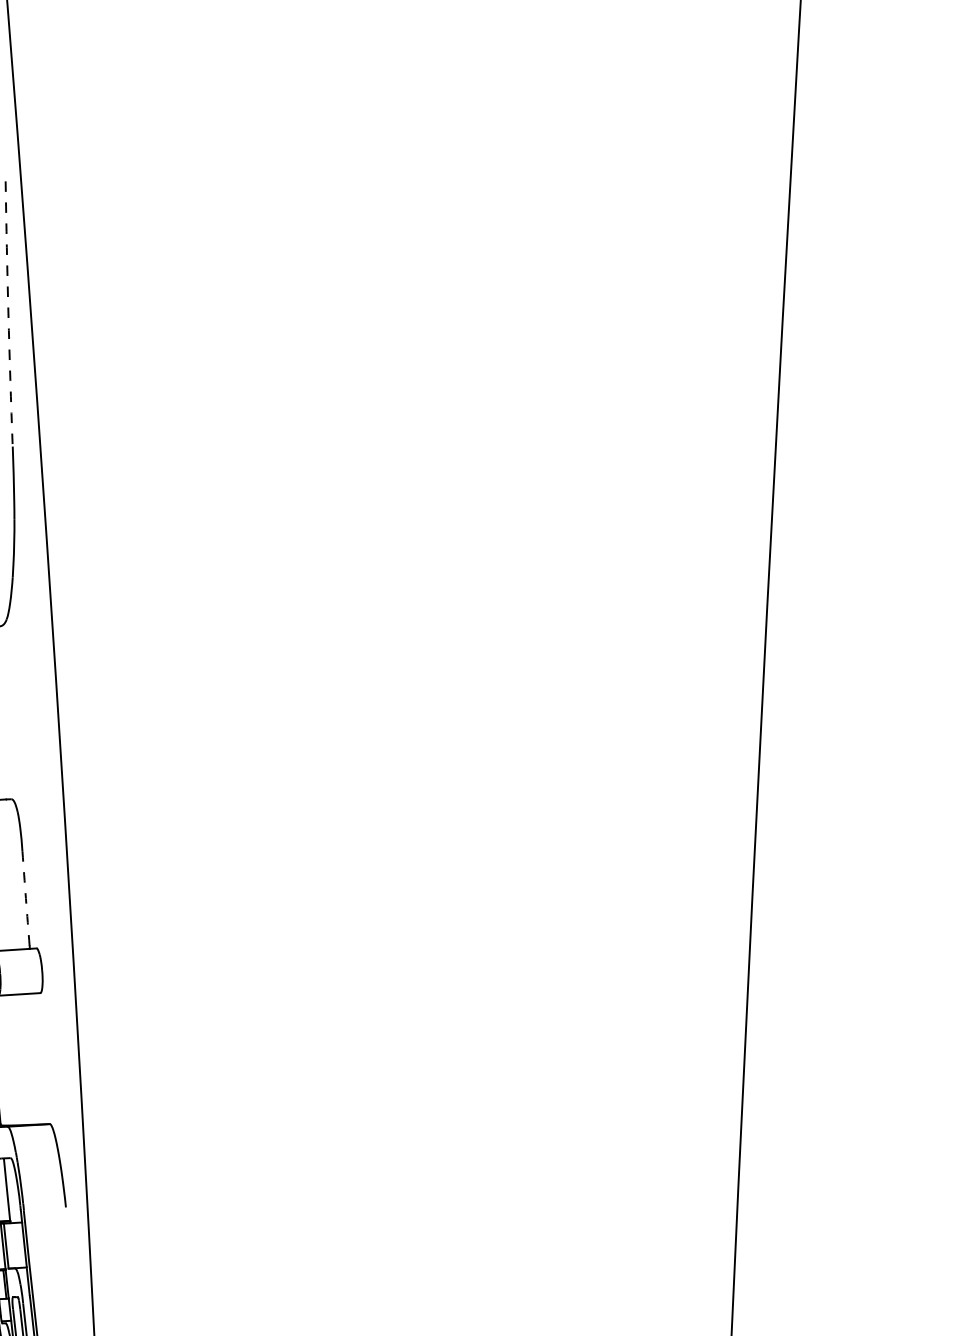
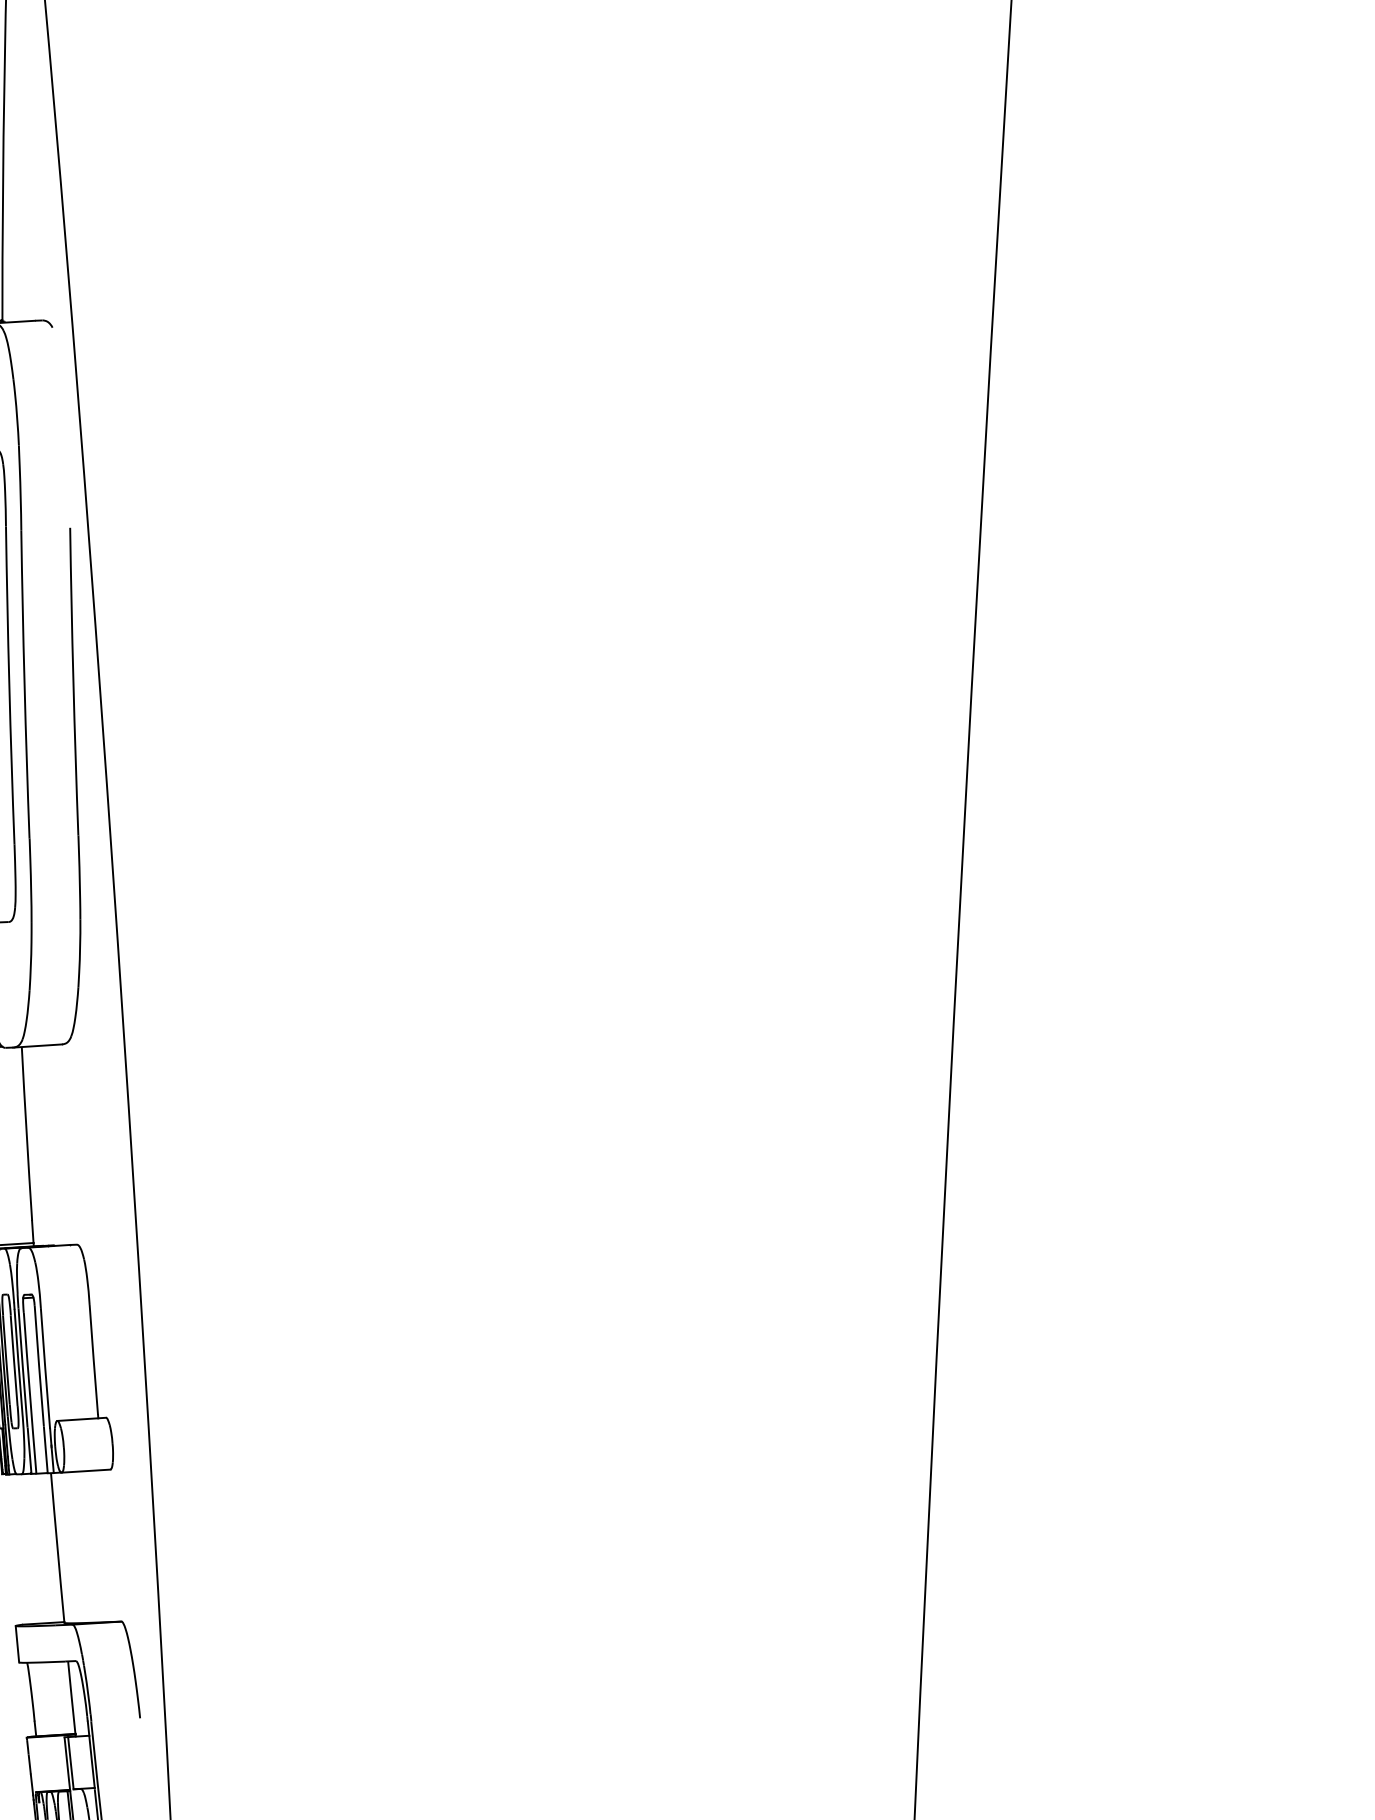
arc: (8, 313) -> (73, 681), dashed -> solid
arc: (25, 898) -> (93, 1359), dashed -> solid

